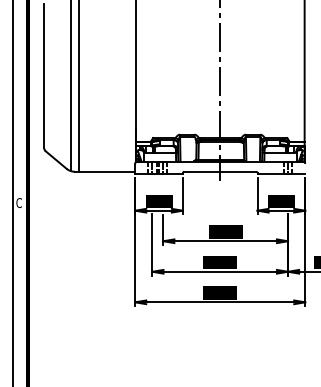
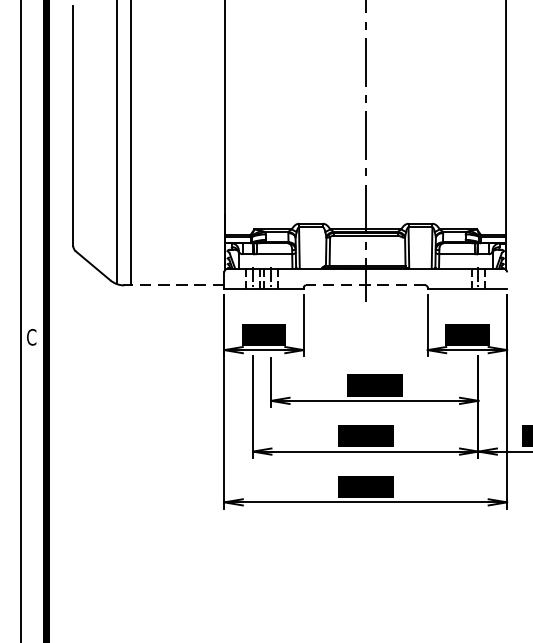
line: (106, 171) -> (176, 284), solid -> dashed
line: (220, 171) -> (366, 284), solid -> dashed

